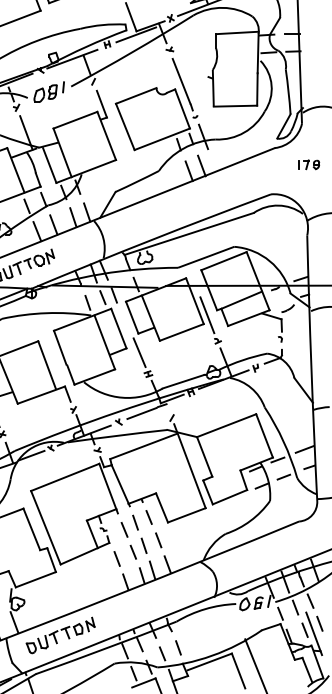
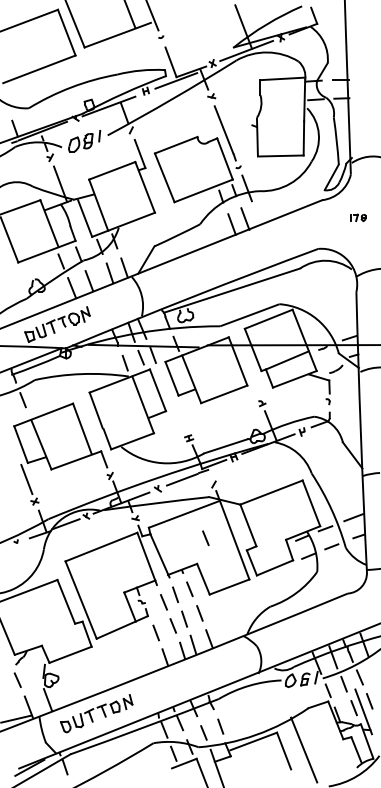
part: (308, 164) -> (357, 217), size x0.7
line: (206, 315) -> (250, 376), removed
line: (139, 352) -> (179, 415), removed
line: (163, 469) -> (205, 538), added

